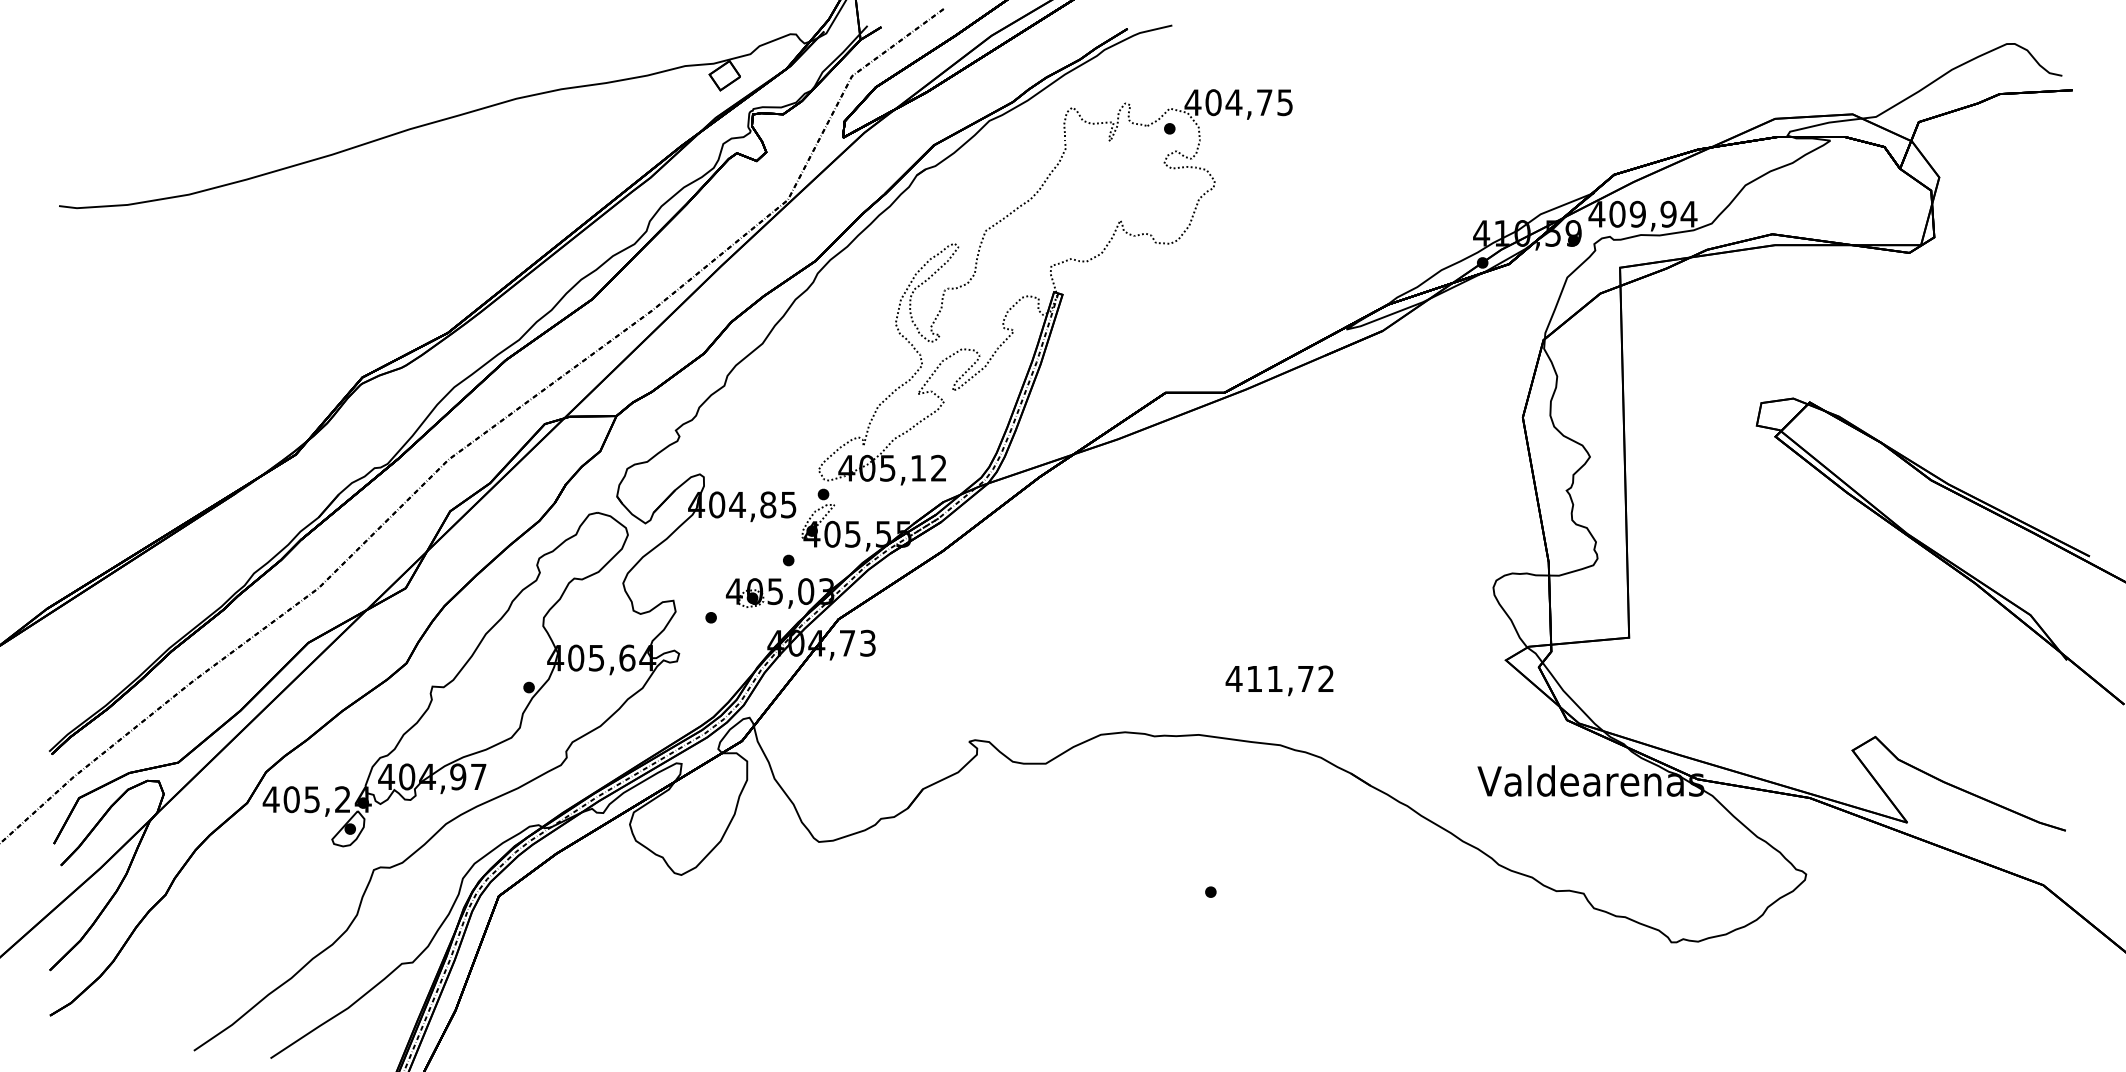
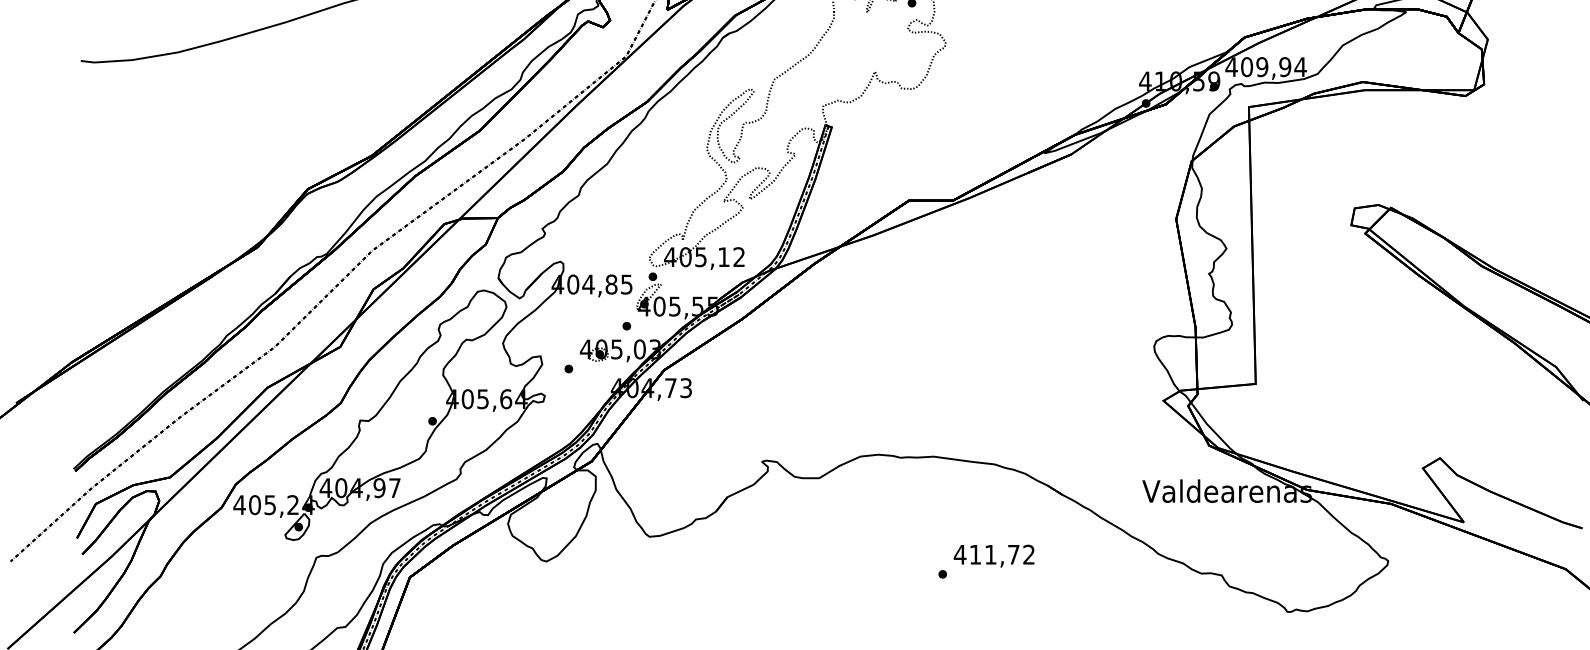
text: (1279, 680) -> (994, 555), moved

